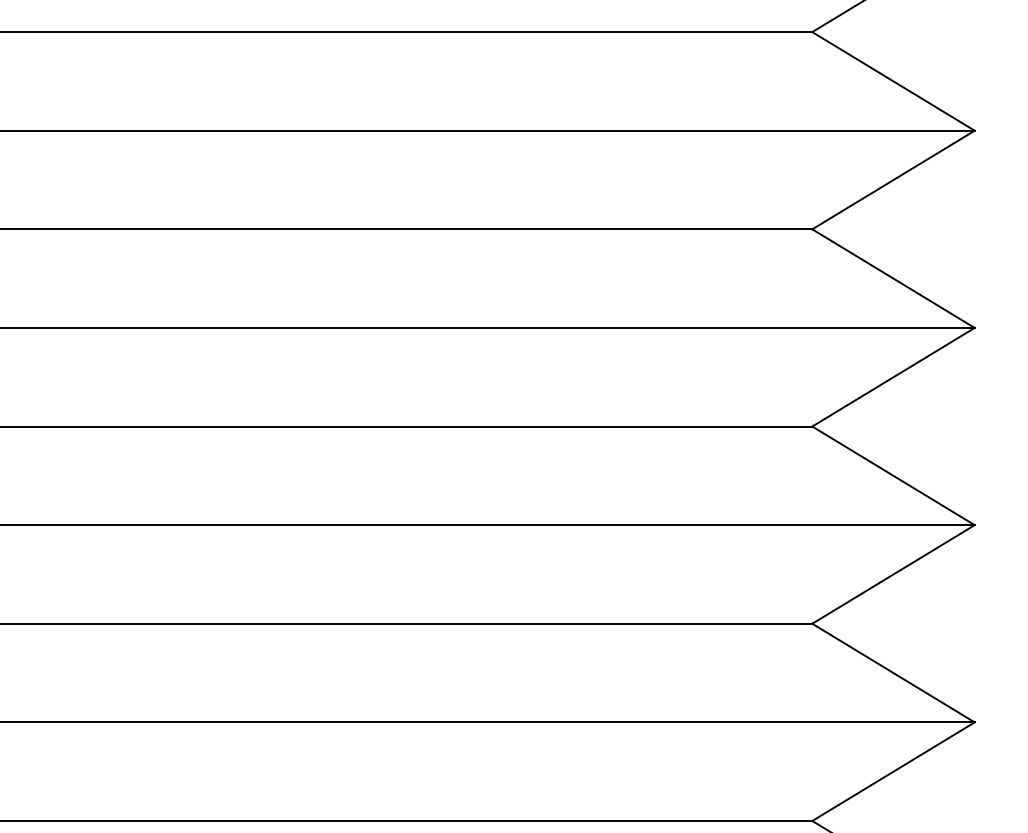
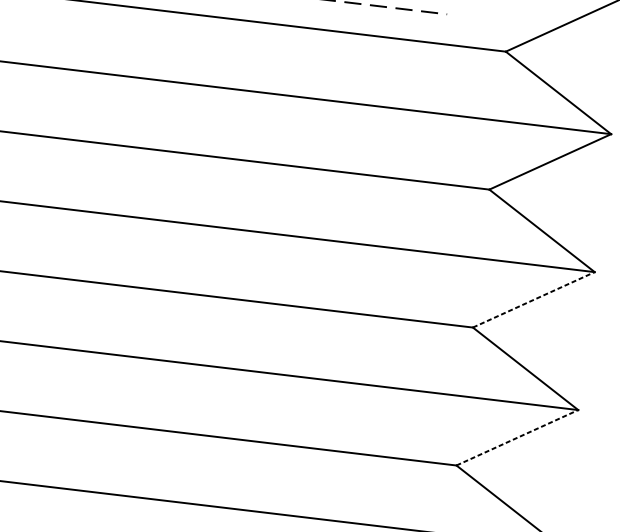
line: (893, 377) -> (533, 300), solid -> dashed
line: (893, 574) -> (517, 437), solid -> dashed

